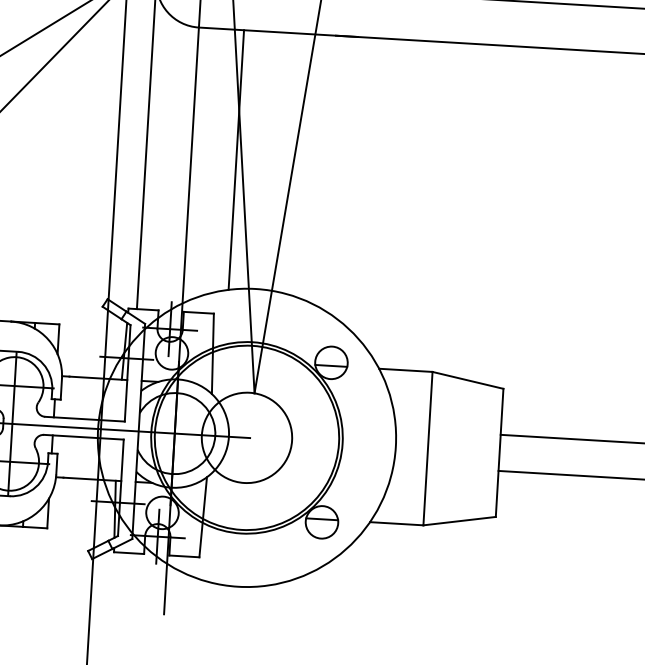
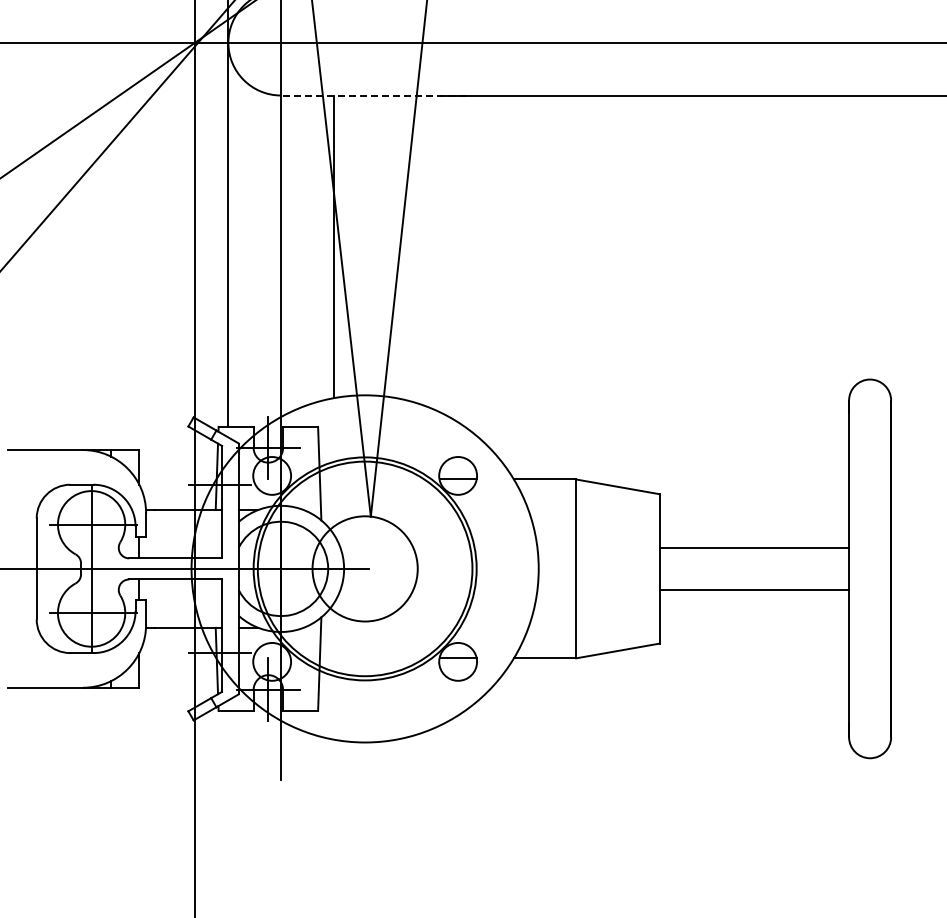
line: (278, 32) -> (373, 95), solid -> dashed

